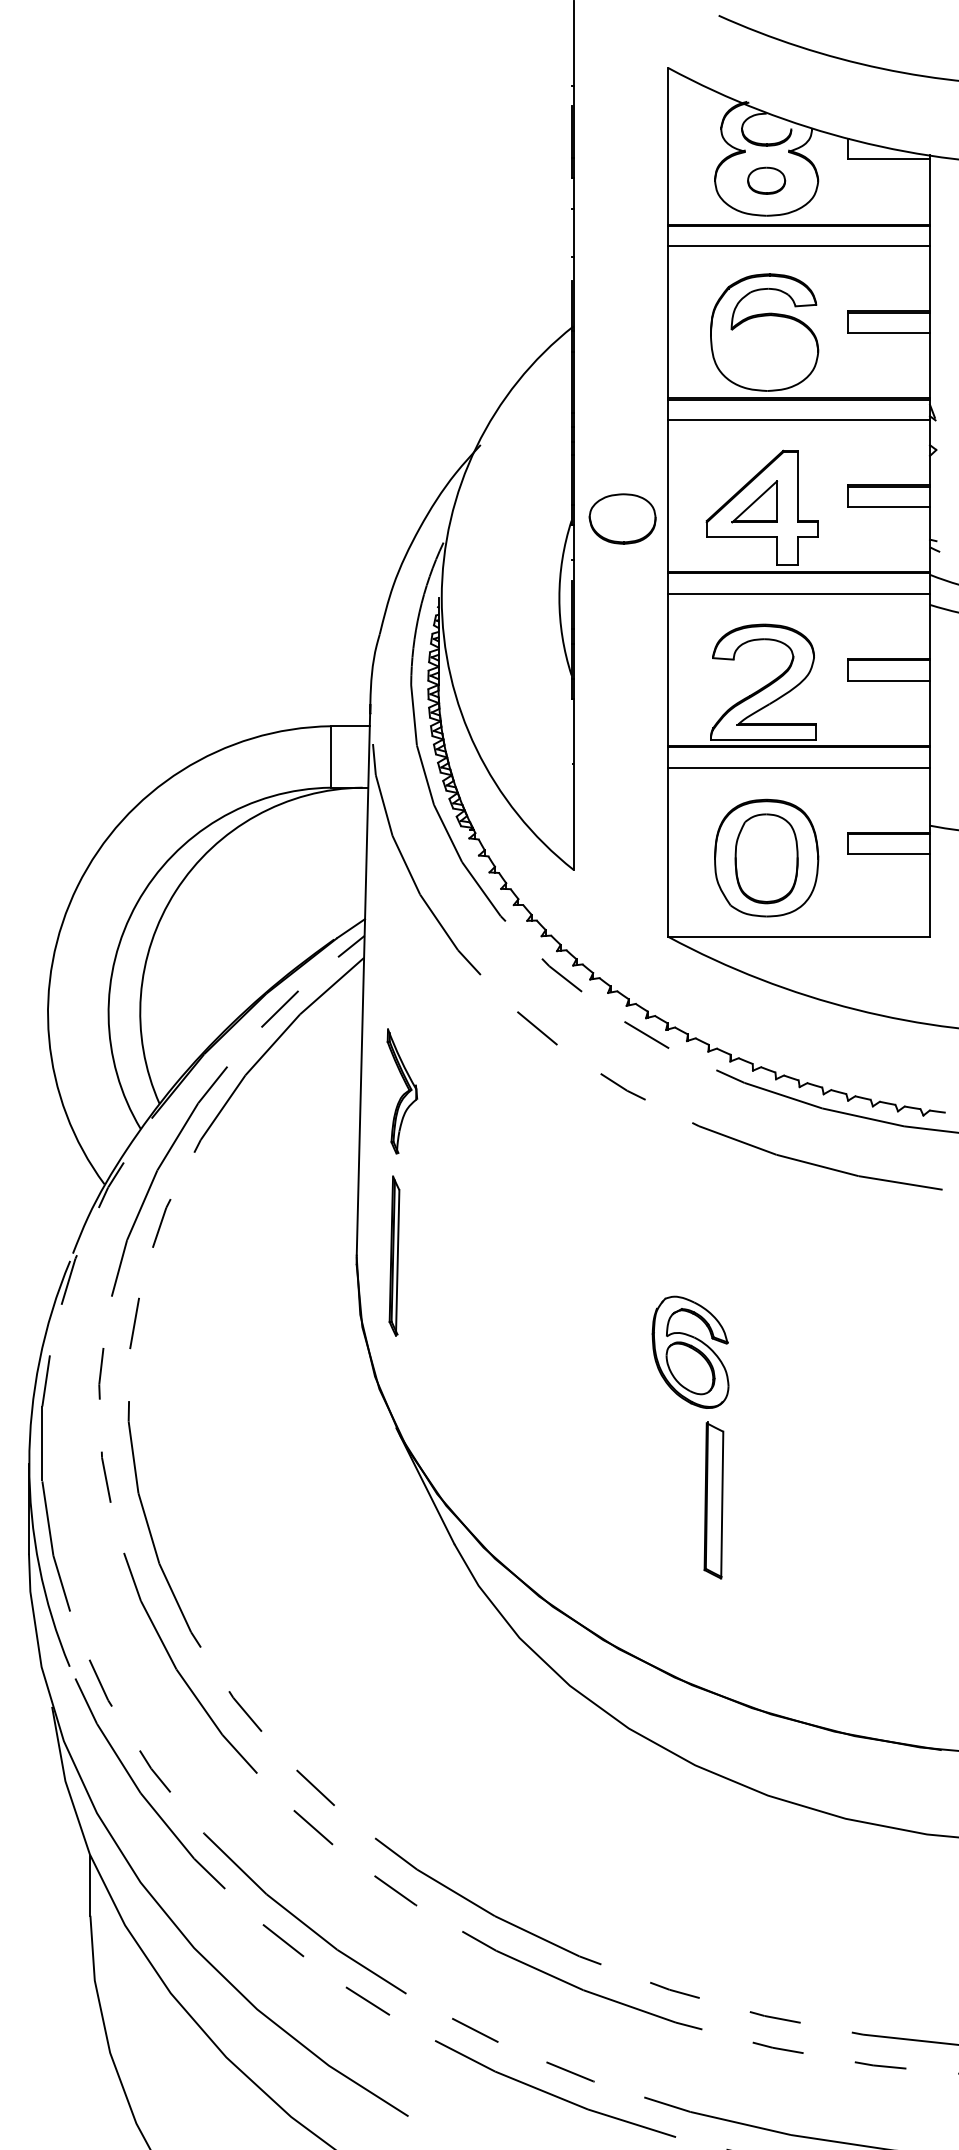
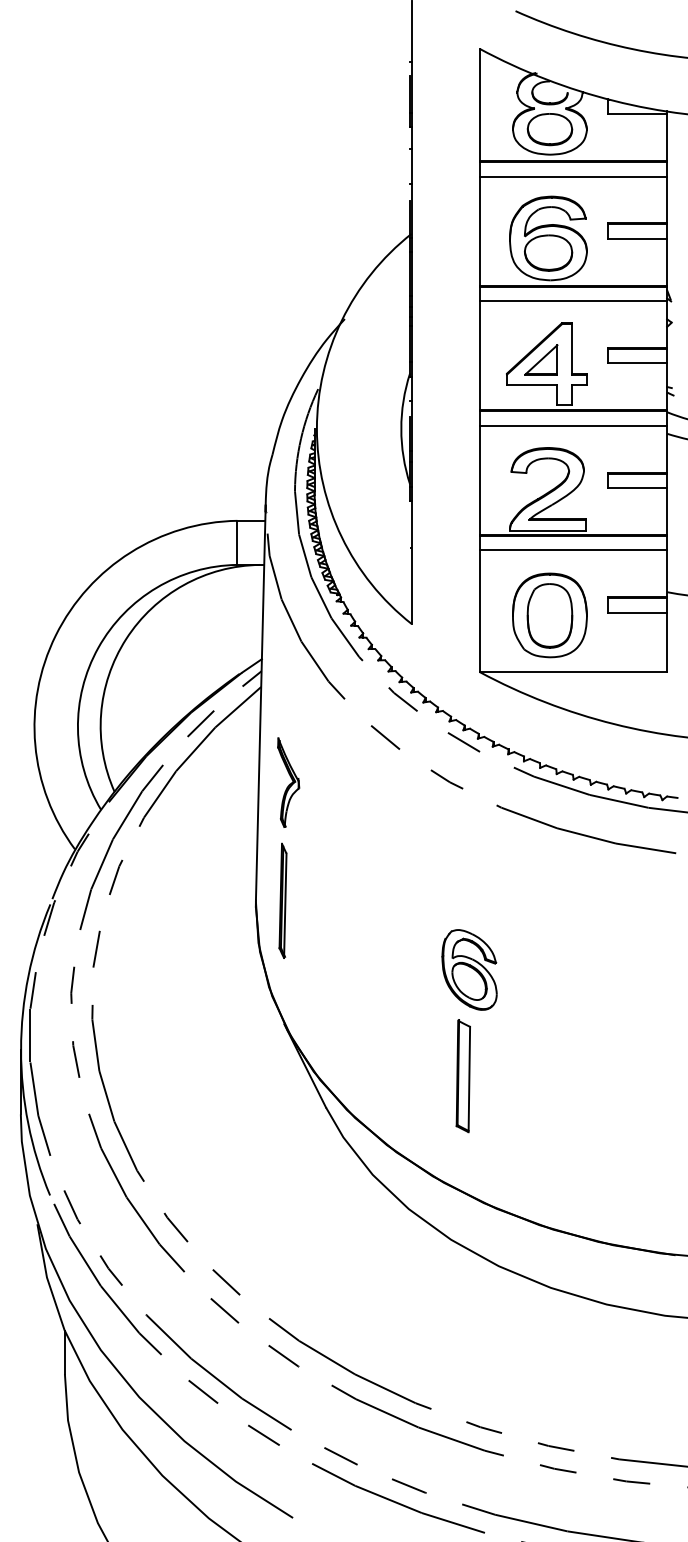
part: (766, 180) -> (549, 129), size x1.67
part: (622, 518) -> (548, 252), moved
part: (690, 1351) -> (469, 969), moved
part: (713, 1500) -> (463, 1076), moved

